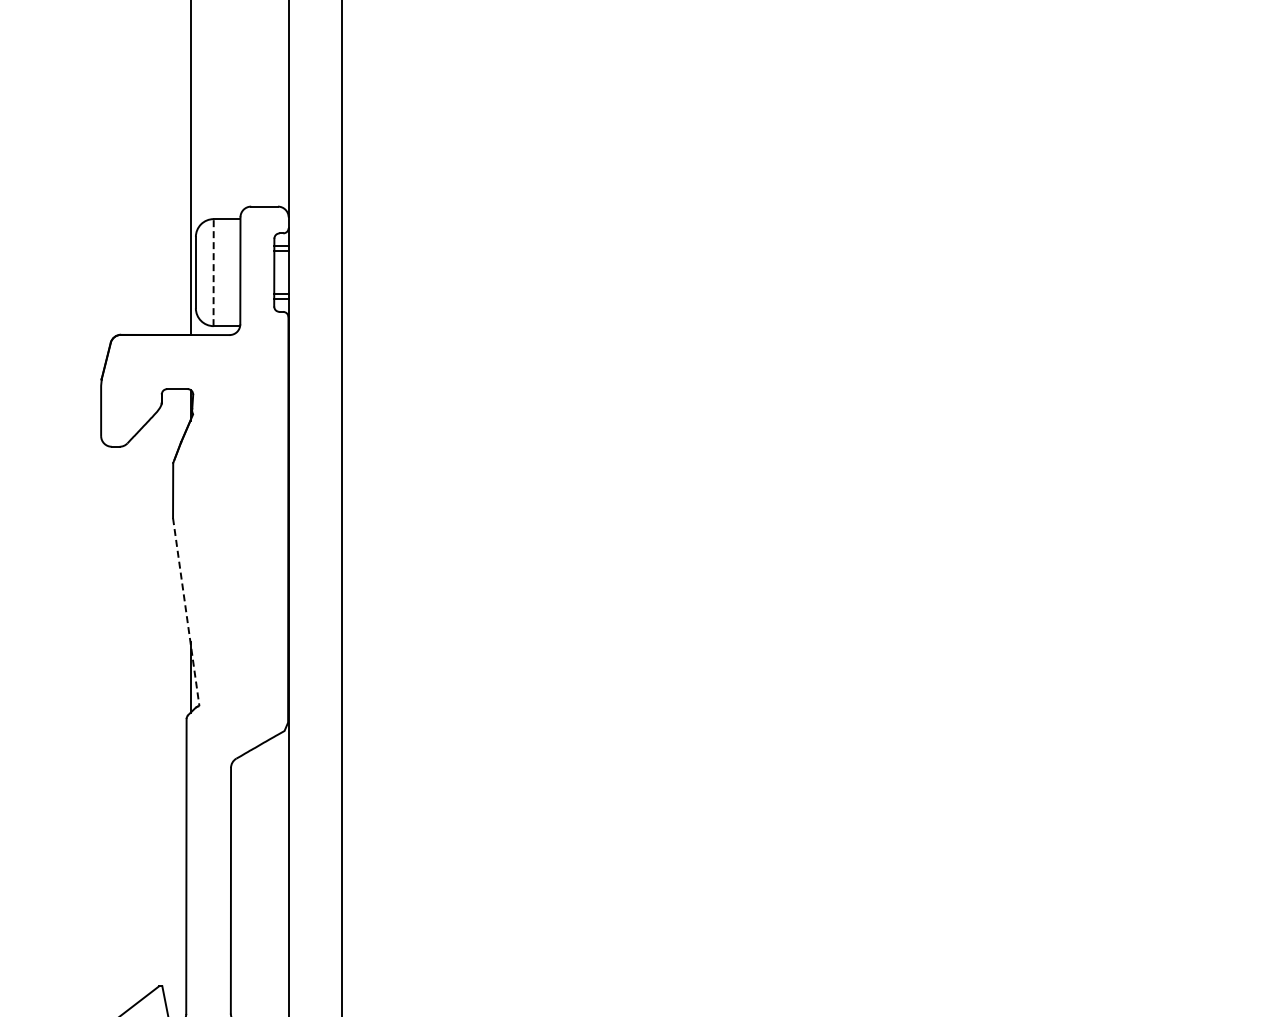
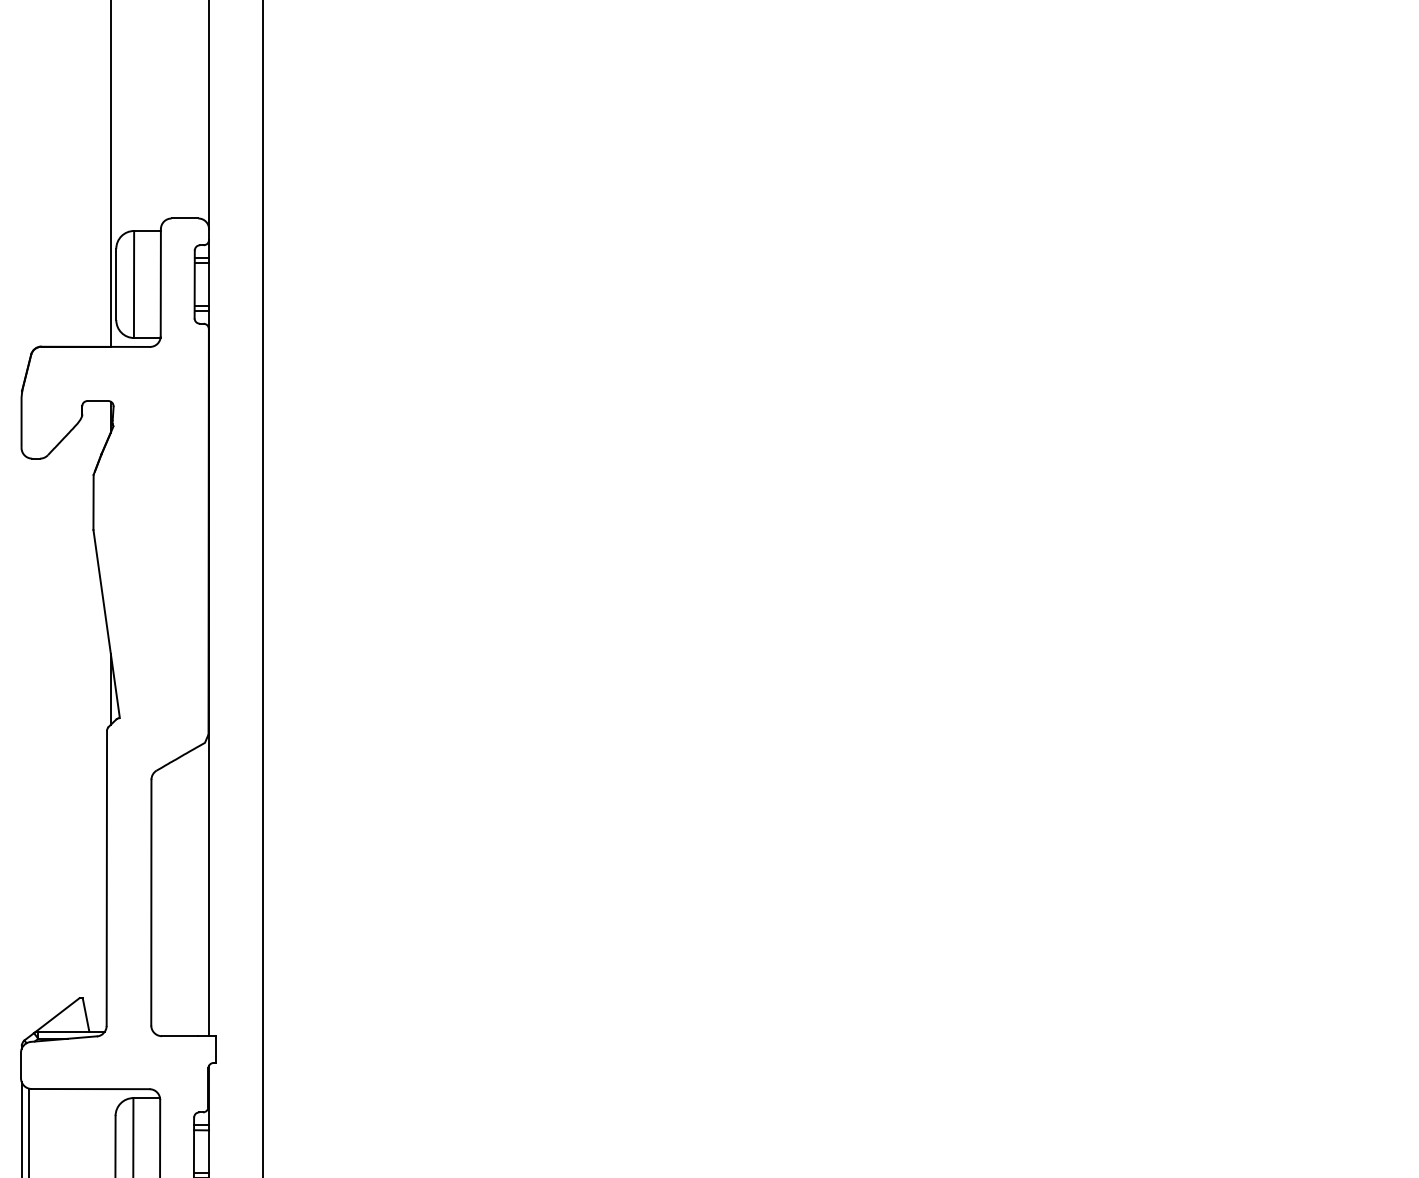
line: (214, 272) -> (134, 284), dashed -> solid
line: (186, 612) -> (106, 624), dashed -> solid

